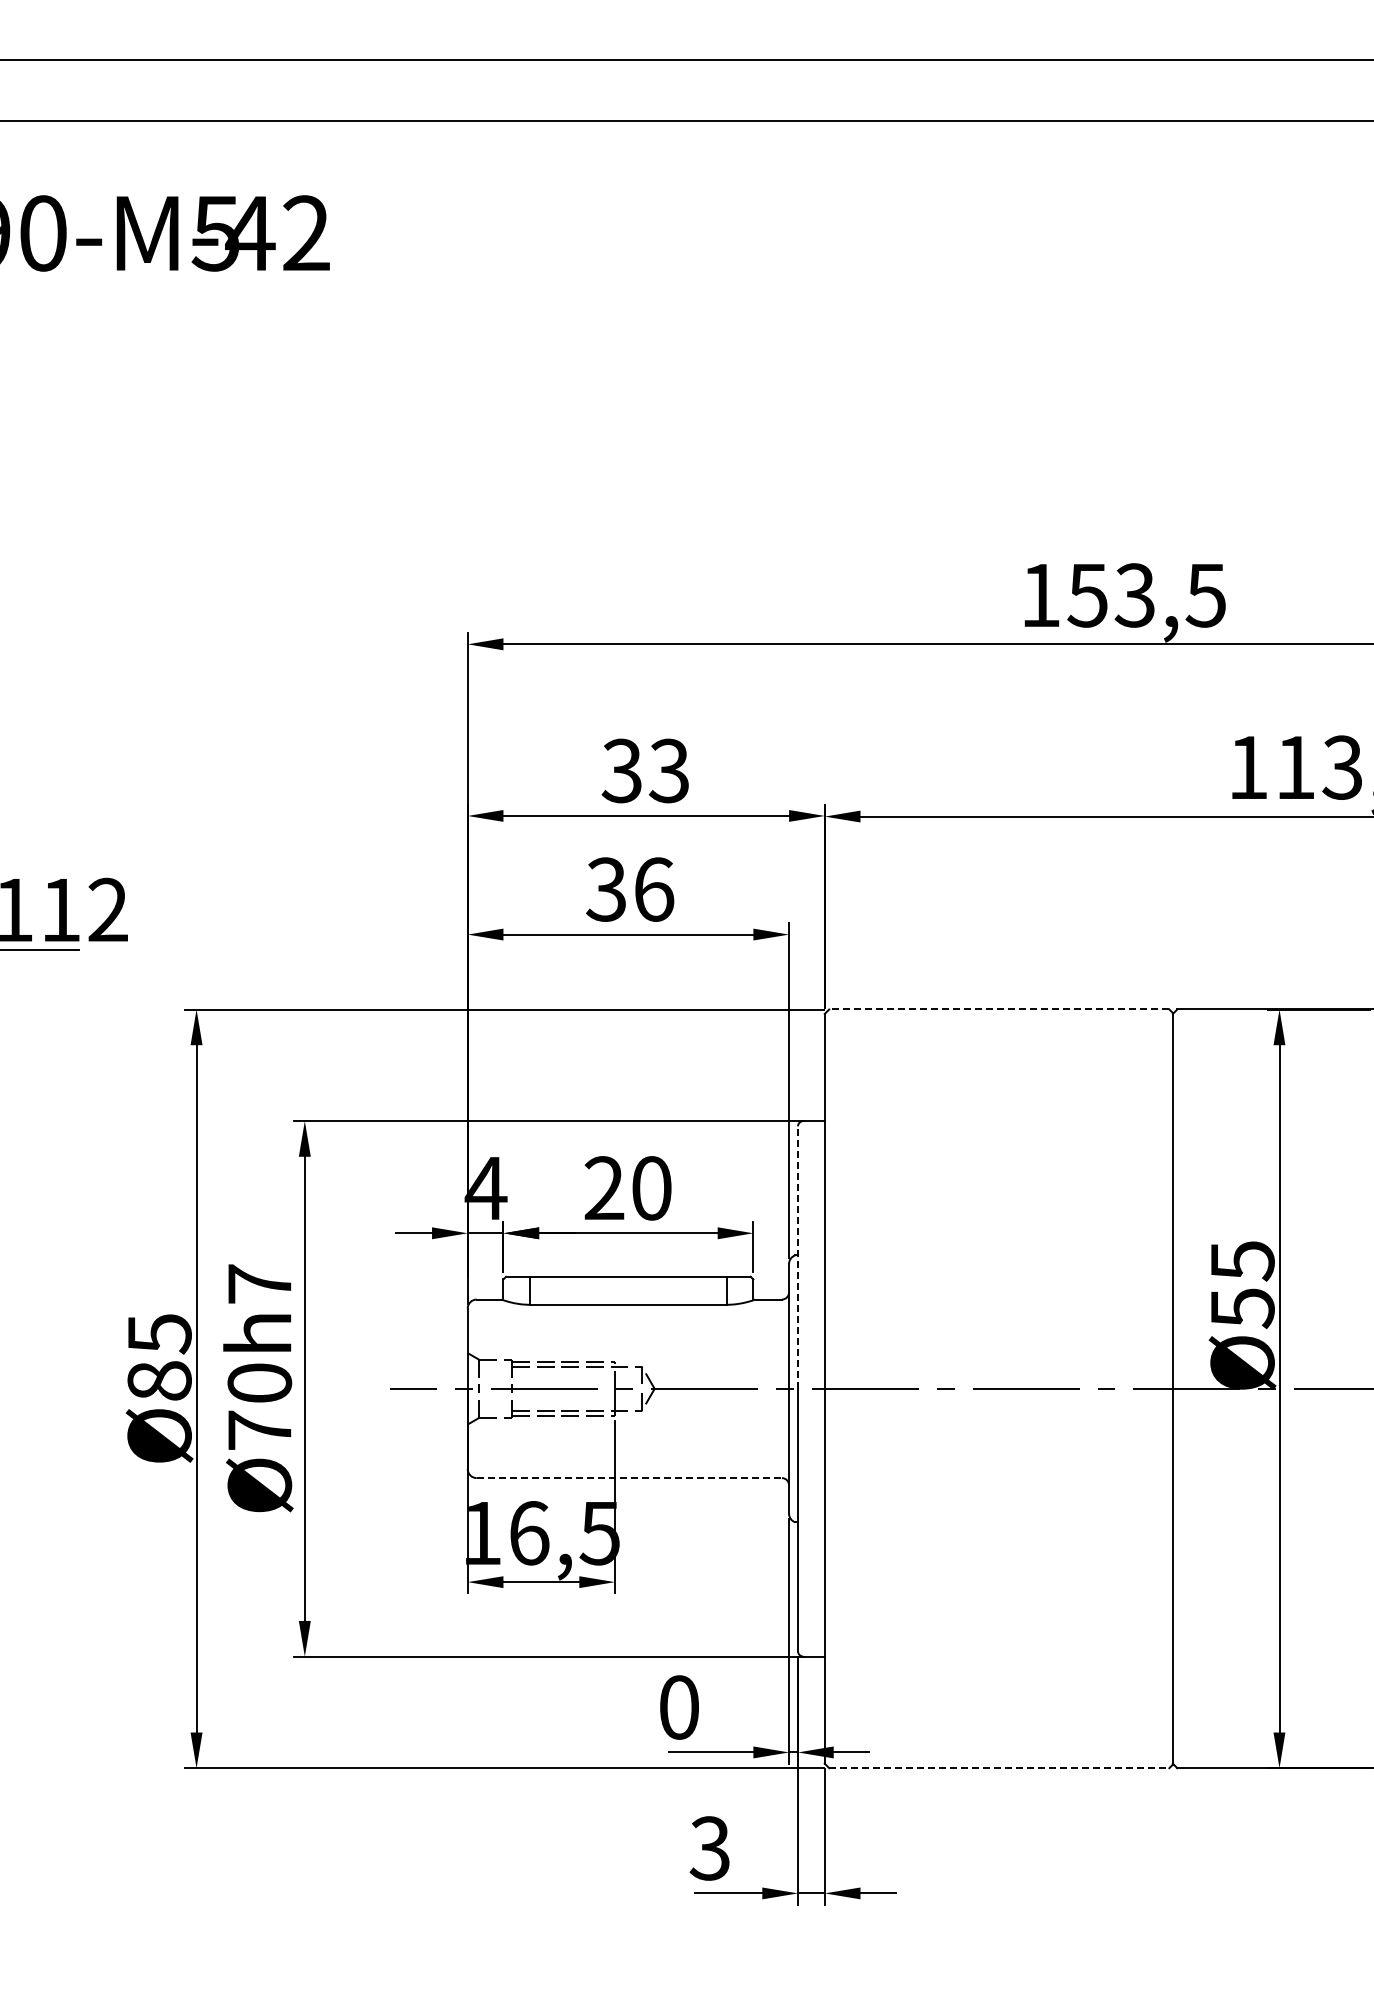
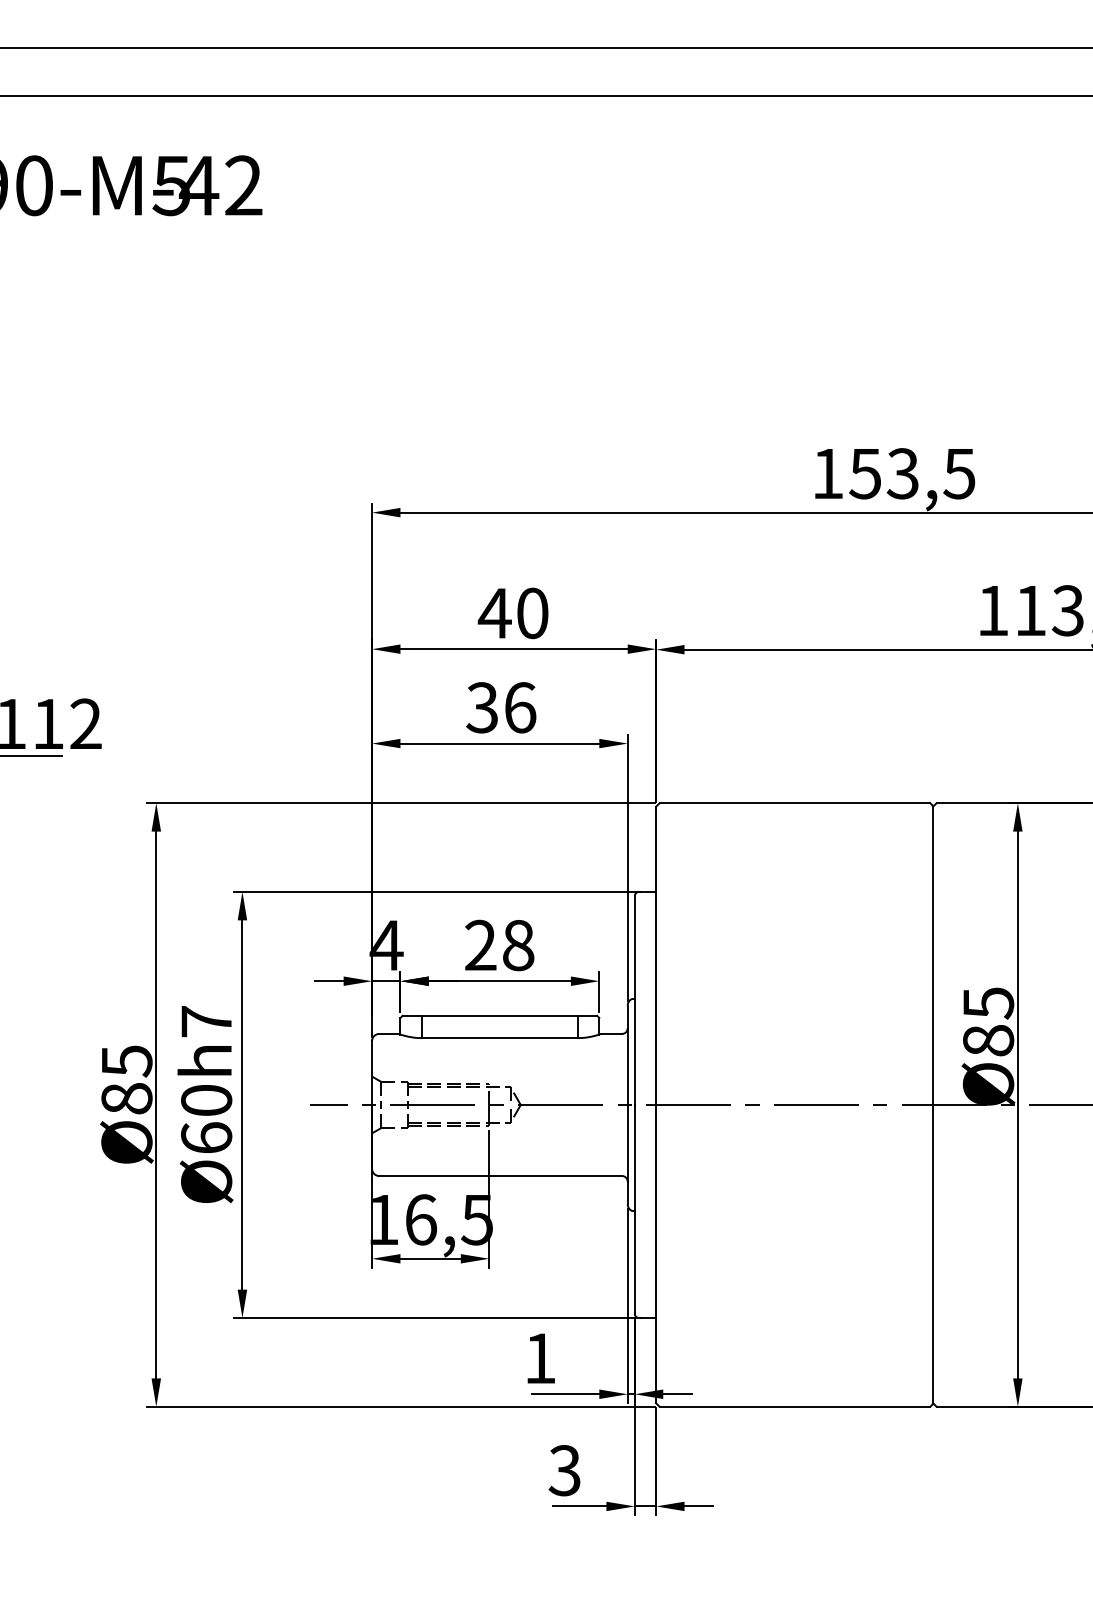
text: (644, 770) -> (512, 613), 33 -> 40
line: (998, 1009) -> (794, 803), dashed -> solid
text: (651, 1188) -> (518, 945), 20 -> 28
line: (798, 1257) -> (635, 1000), dashed -> solid
text: (1242, 1308) -> (988, 1041), Ø55 -> Ø85
text: (259, 1429) -> (206, 1137), Ø70h7 -> Ø60h7
line: (629, 1478) -> (500, 1176), dashed -> solid
text: (679, 1707) -> (540, 1358), 0 -> 1
line: (999, 1768) -> (795, 1407), dashed -> solid

